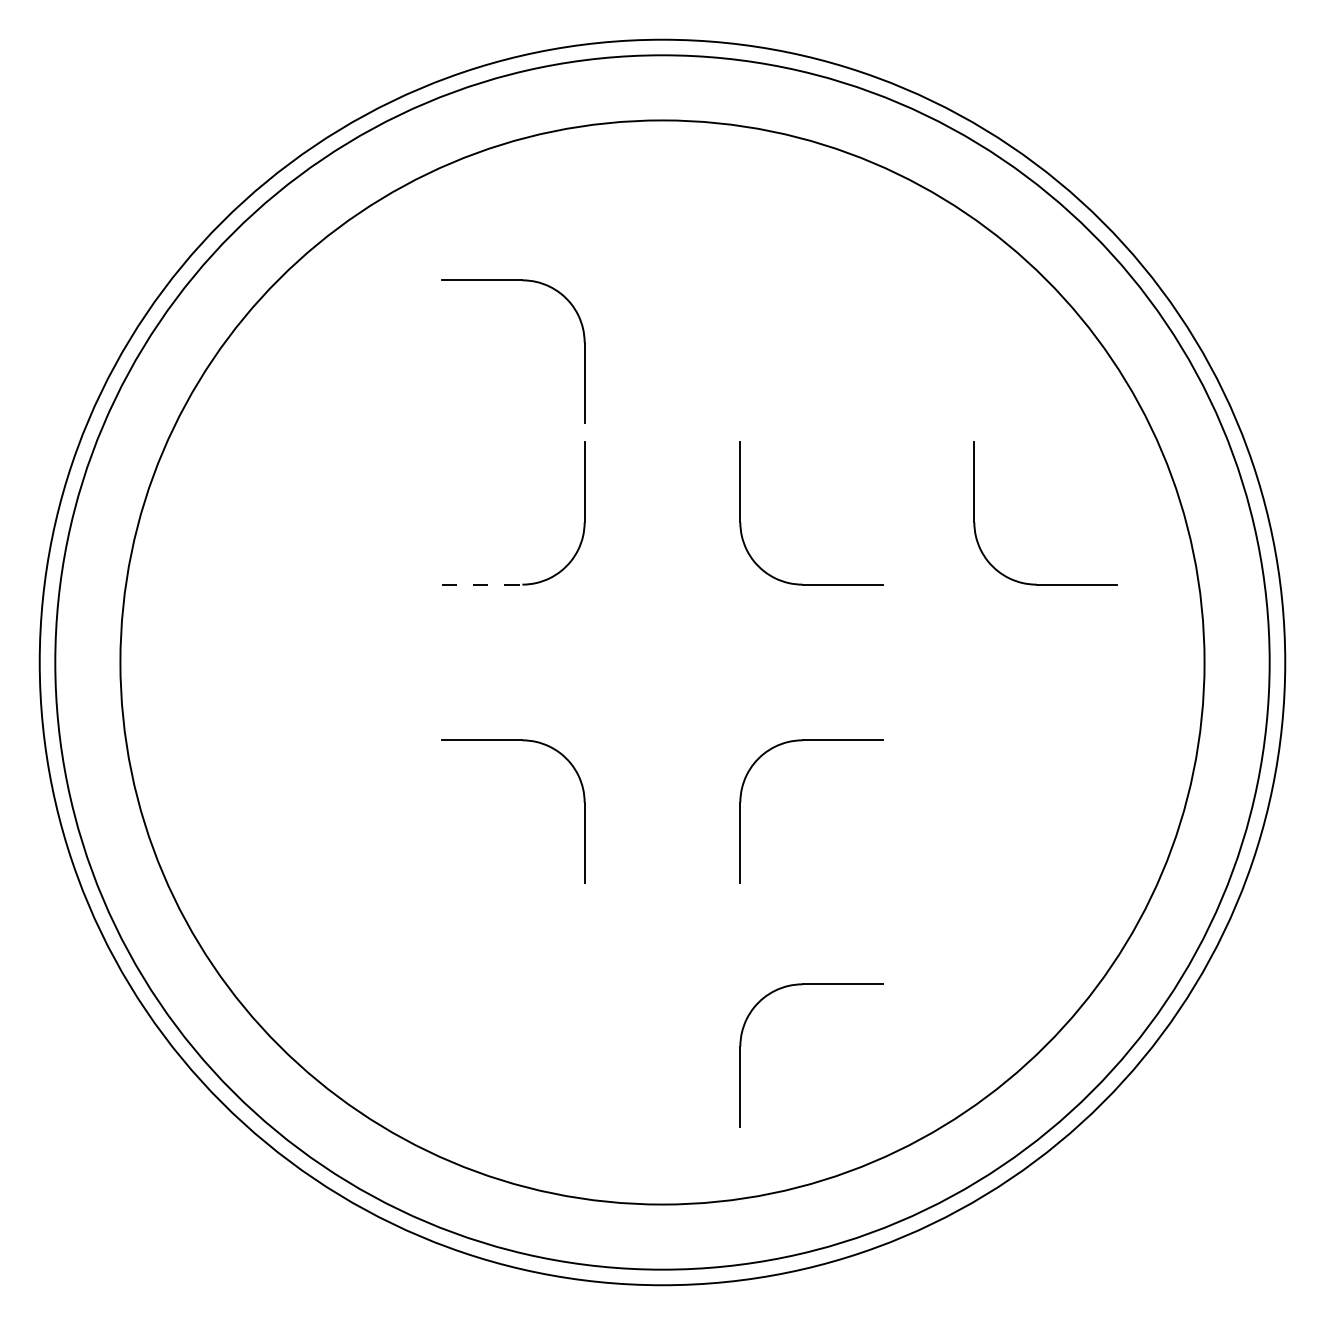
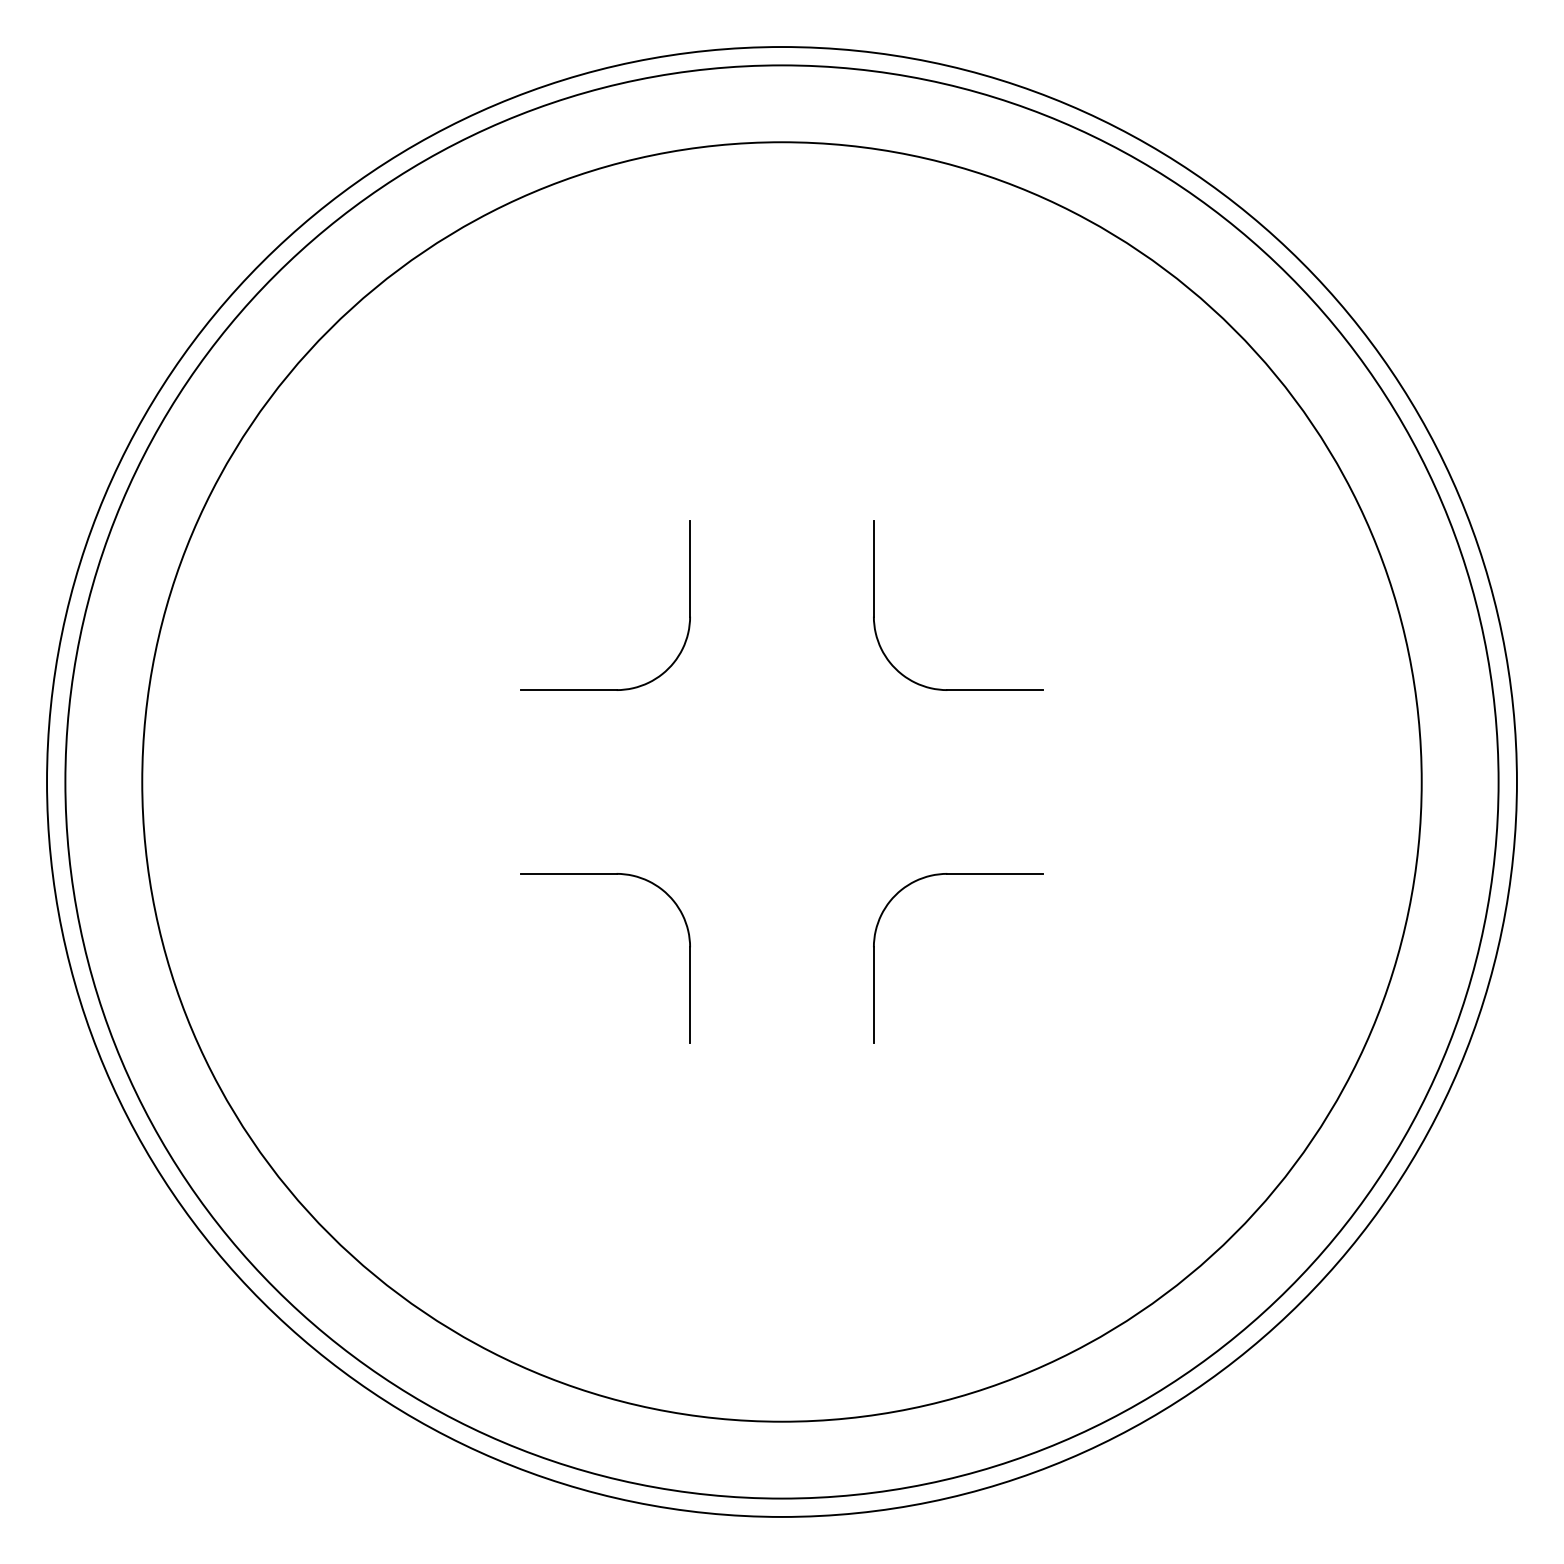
part: (522, 281) -> (616, 332), removed
part: (975, 522) -> (1151, 616), removed
line: (482, 584) -> (569, 689), dashed -> solid
part: (802, 985) -> (947, 1163), removed

